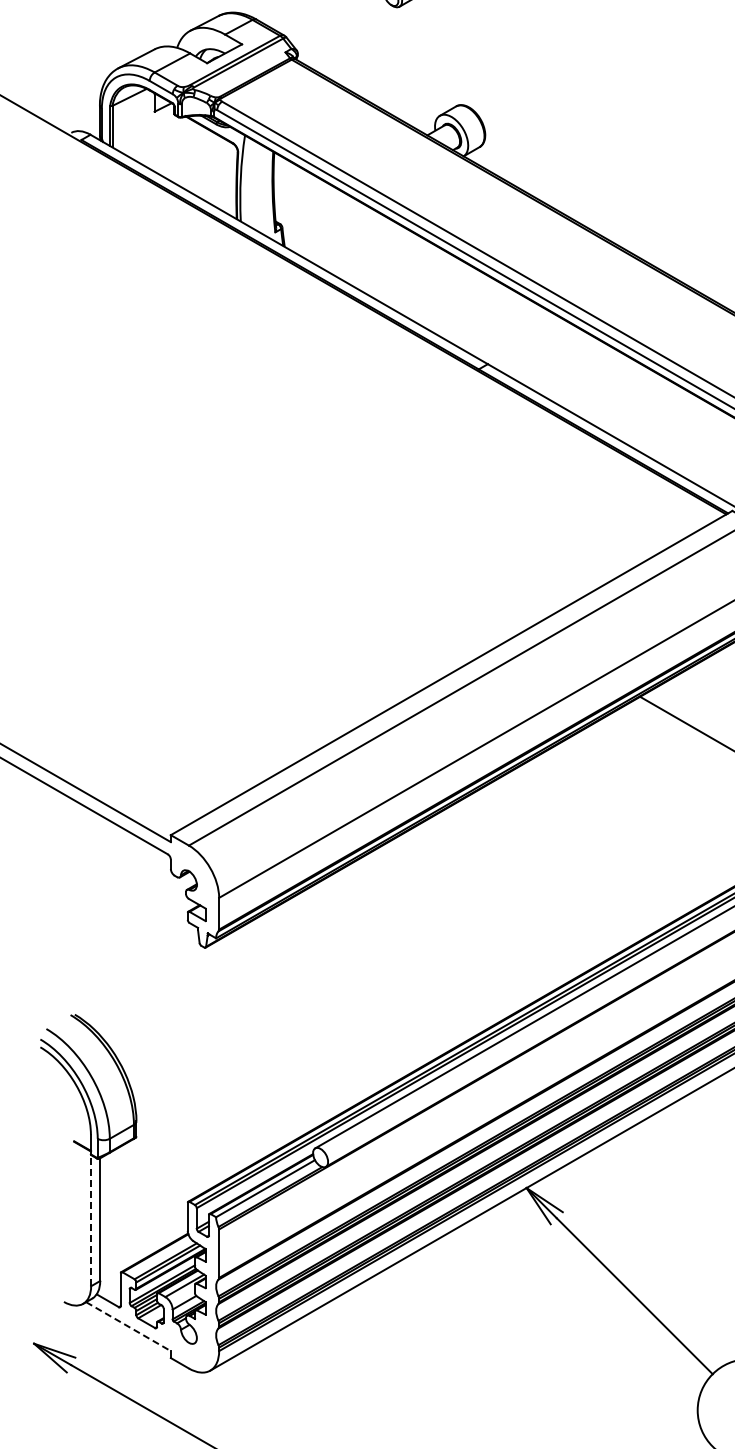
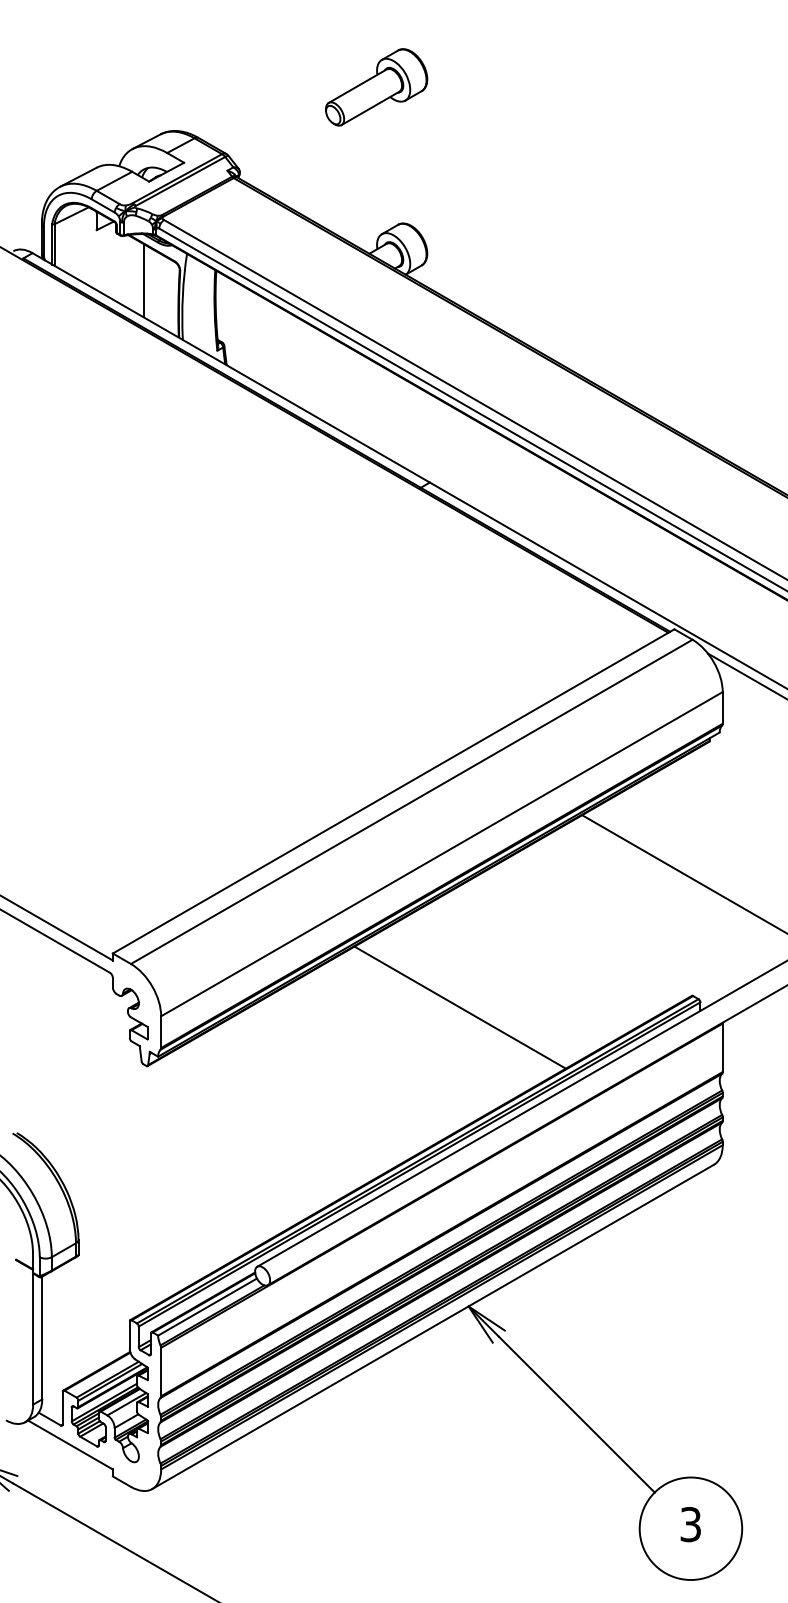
line: (201, 162) -> (143, 280), added
line: (517, 889) -> (459, 1007), added
line: (91, 1221) -> (33, 1339), dashed -> solid
line: (128, 1327) -> (70, 1445), dashed -> solid

